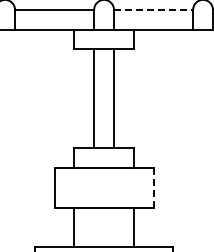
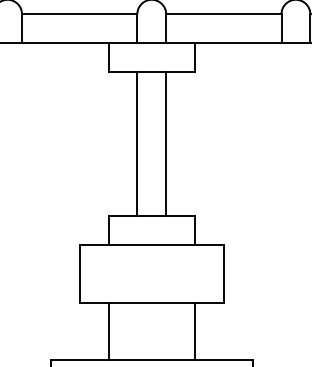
line: (153, 9) -> (223, 13), dashed -> solid
line: (153, 187) -> (223, 273), dashed -> solid

